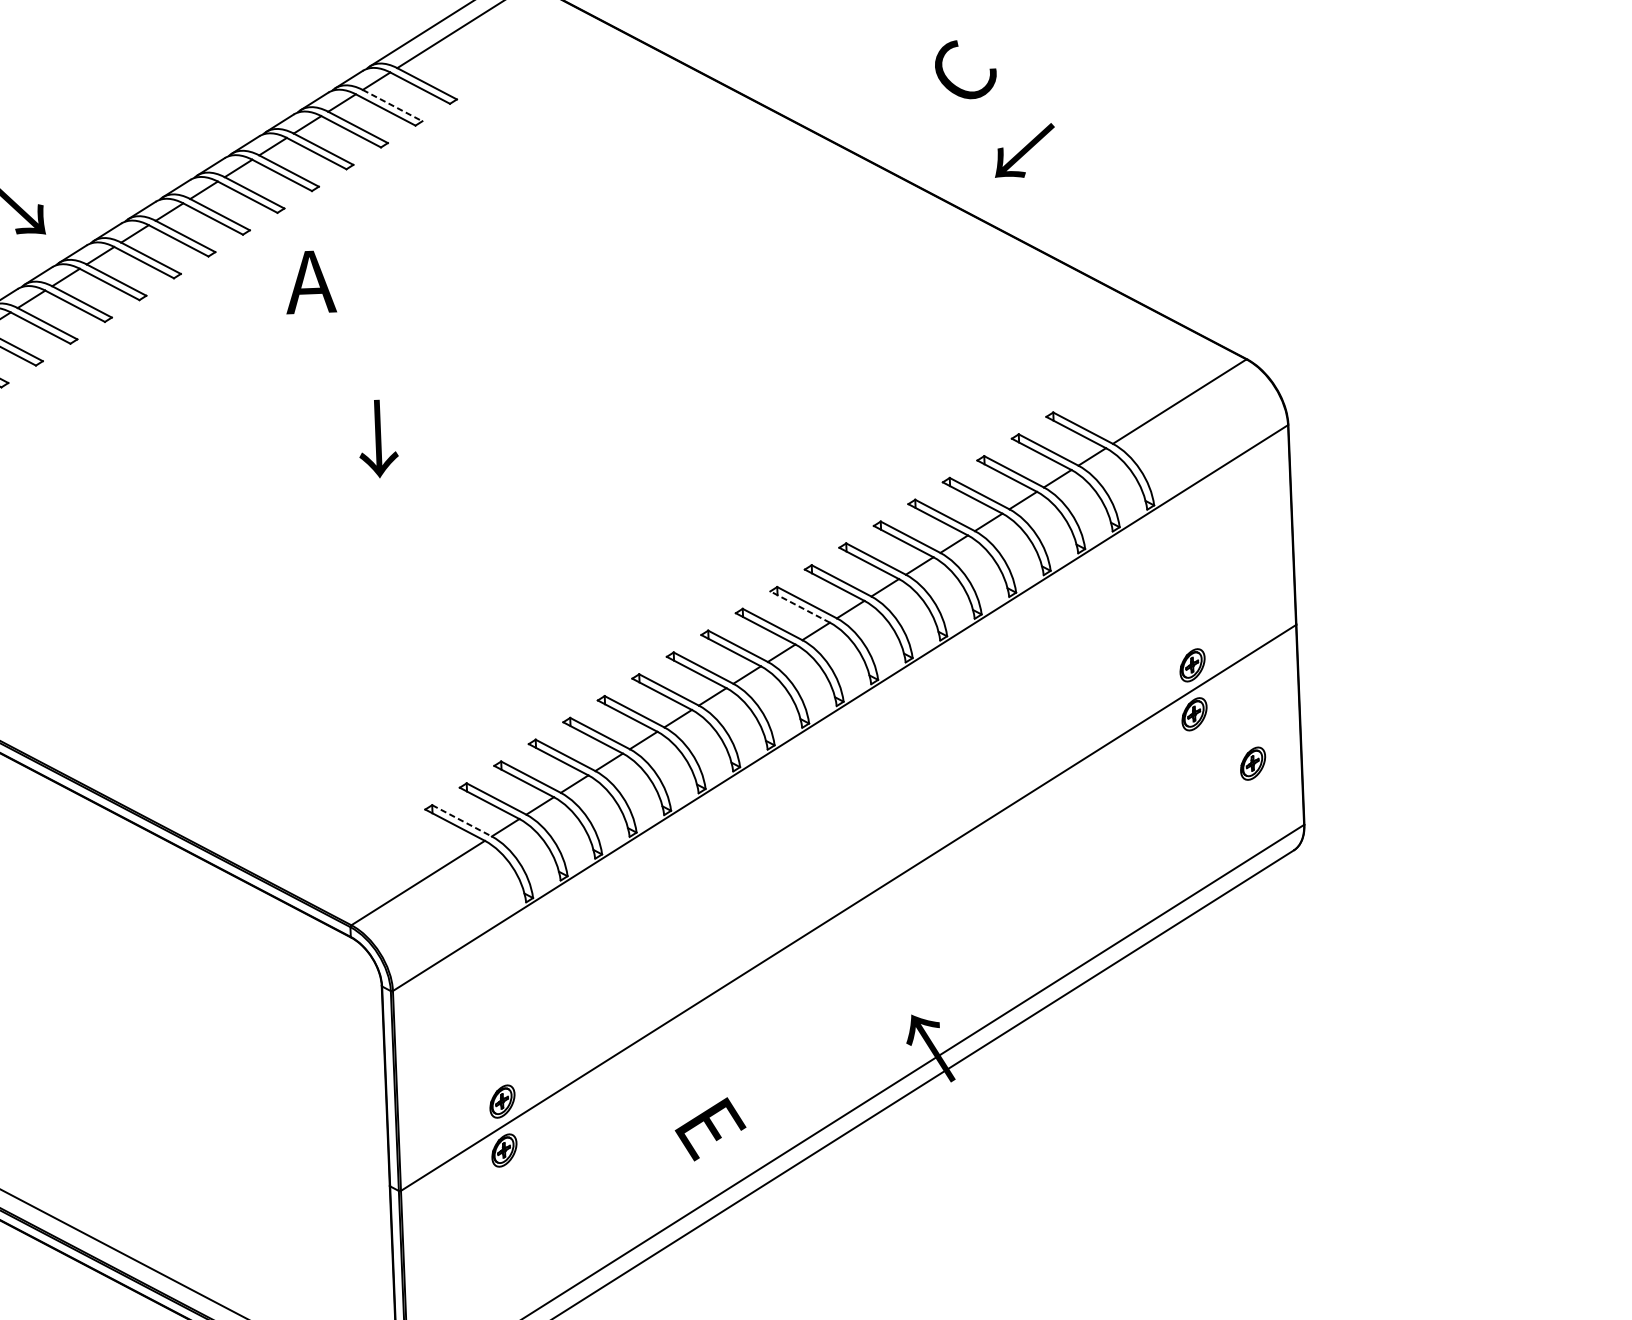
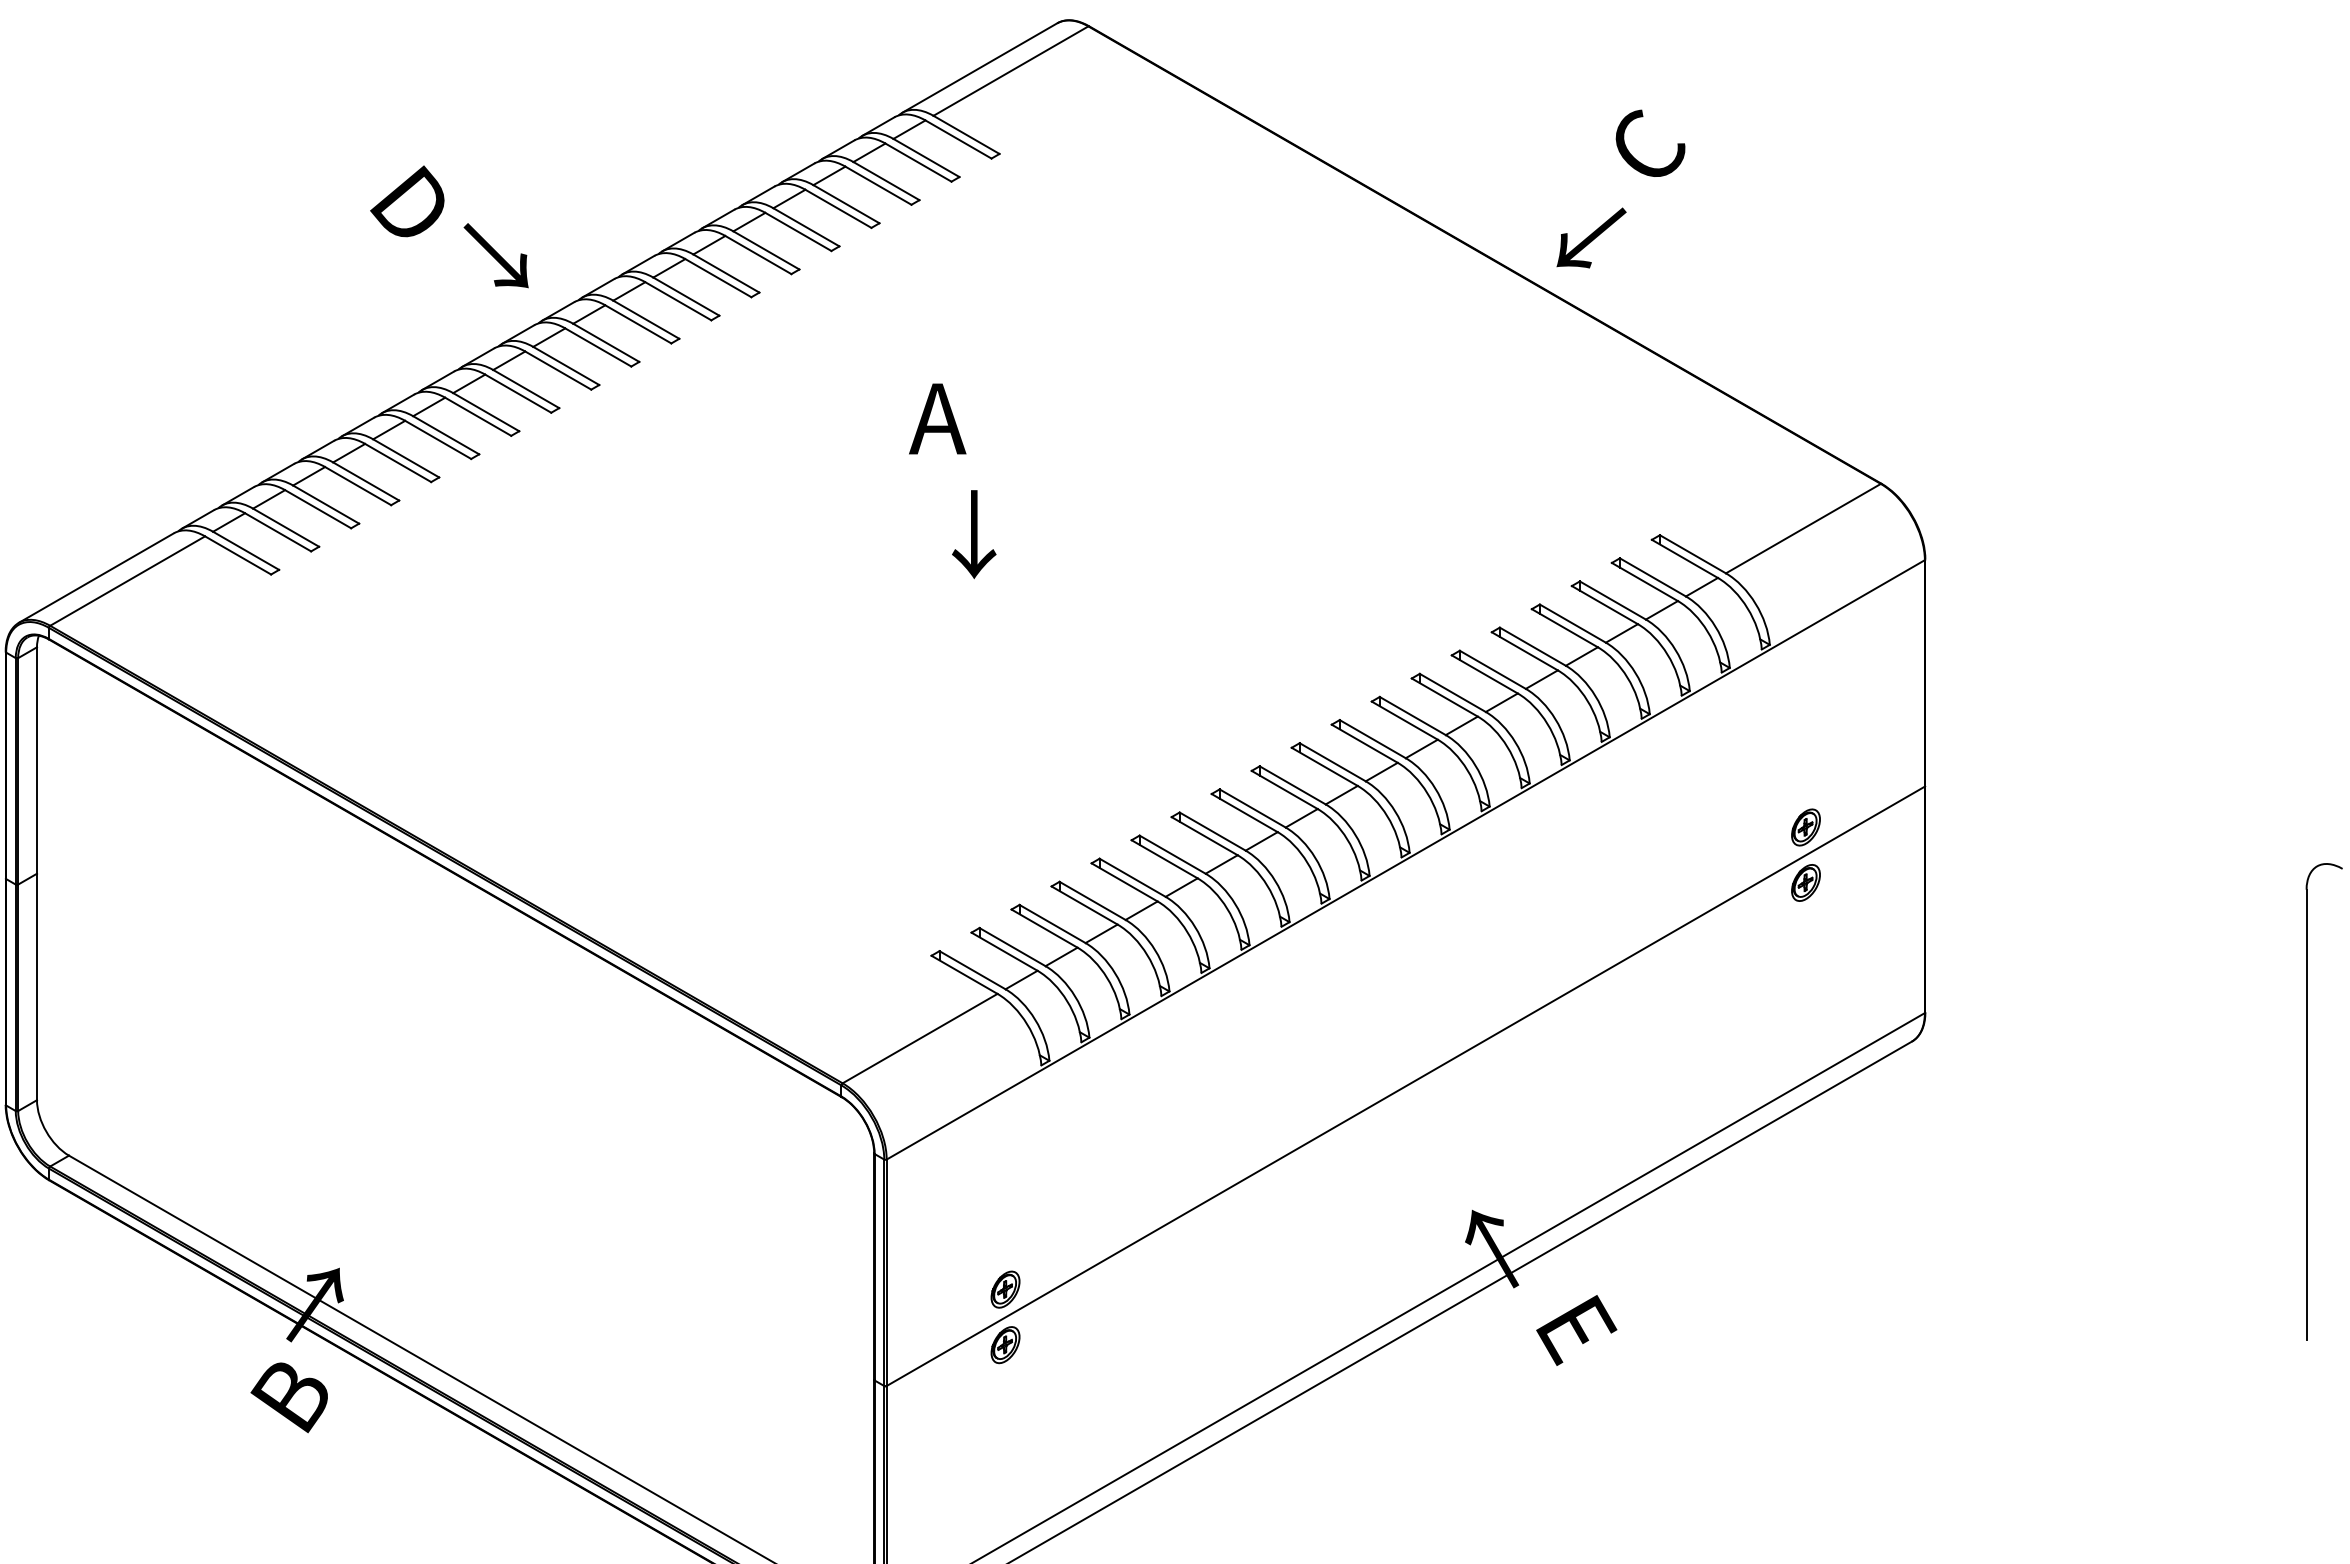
text: (965, 68) -> (1650, 142), moved
line: (392, 106) -> (926, 158), dashed -> solid
text: (1024, 150) -> (1591, 237), moved
text: (310, 281) -> (937, 418), moved
text: (378, 439) -> (974, 534), moved
line: (799, 606) -> (1364, 743), dashed -> solid
part: (1252, 763) -> (1869, 941), removed
line: (462, 821) -> (972, 970), dashed -> solid
text: (710, 1129) -> (1576, 1330), moved

